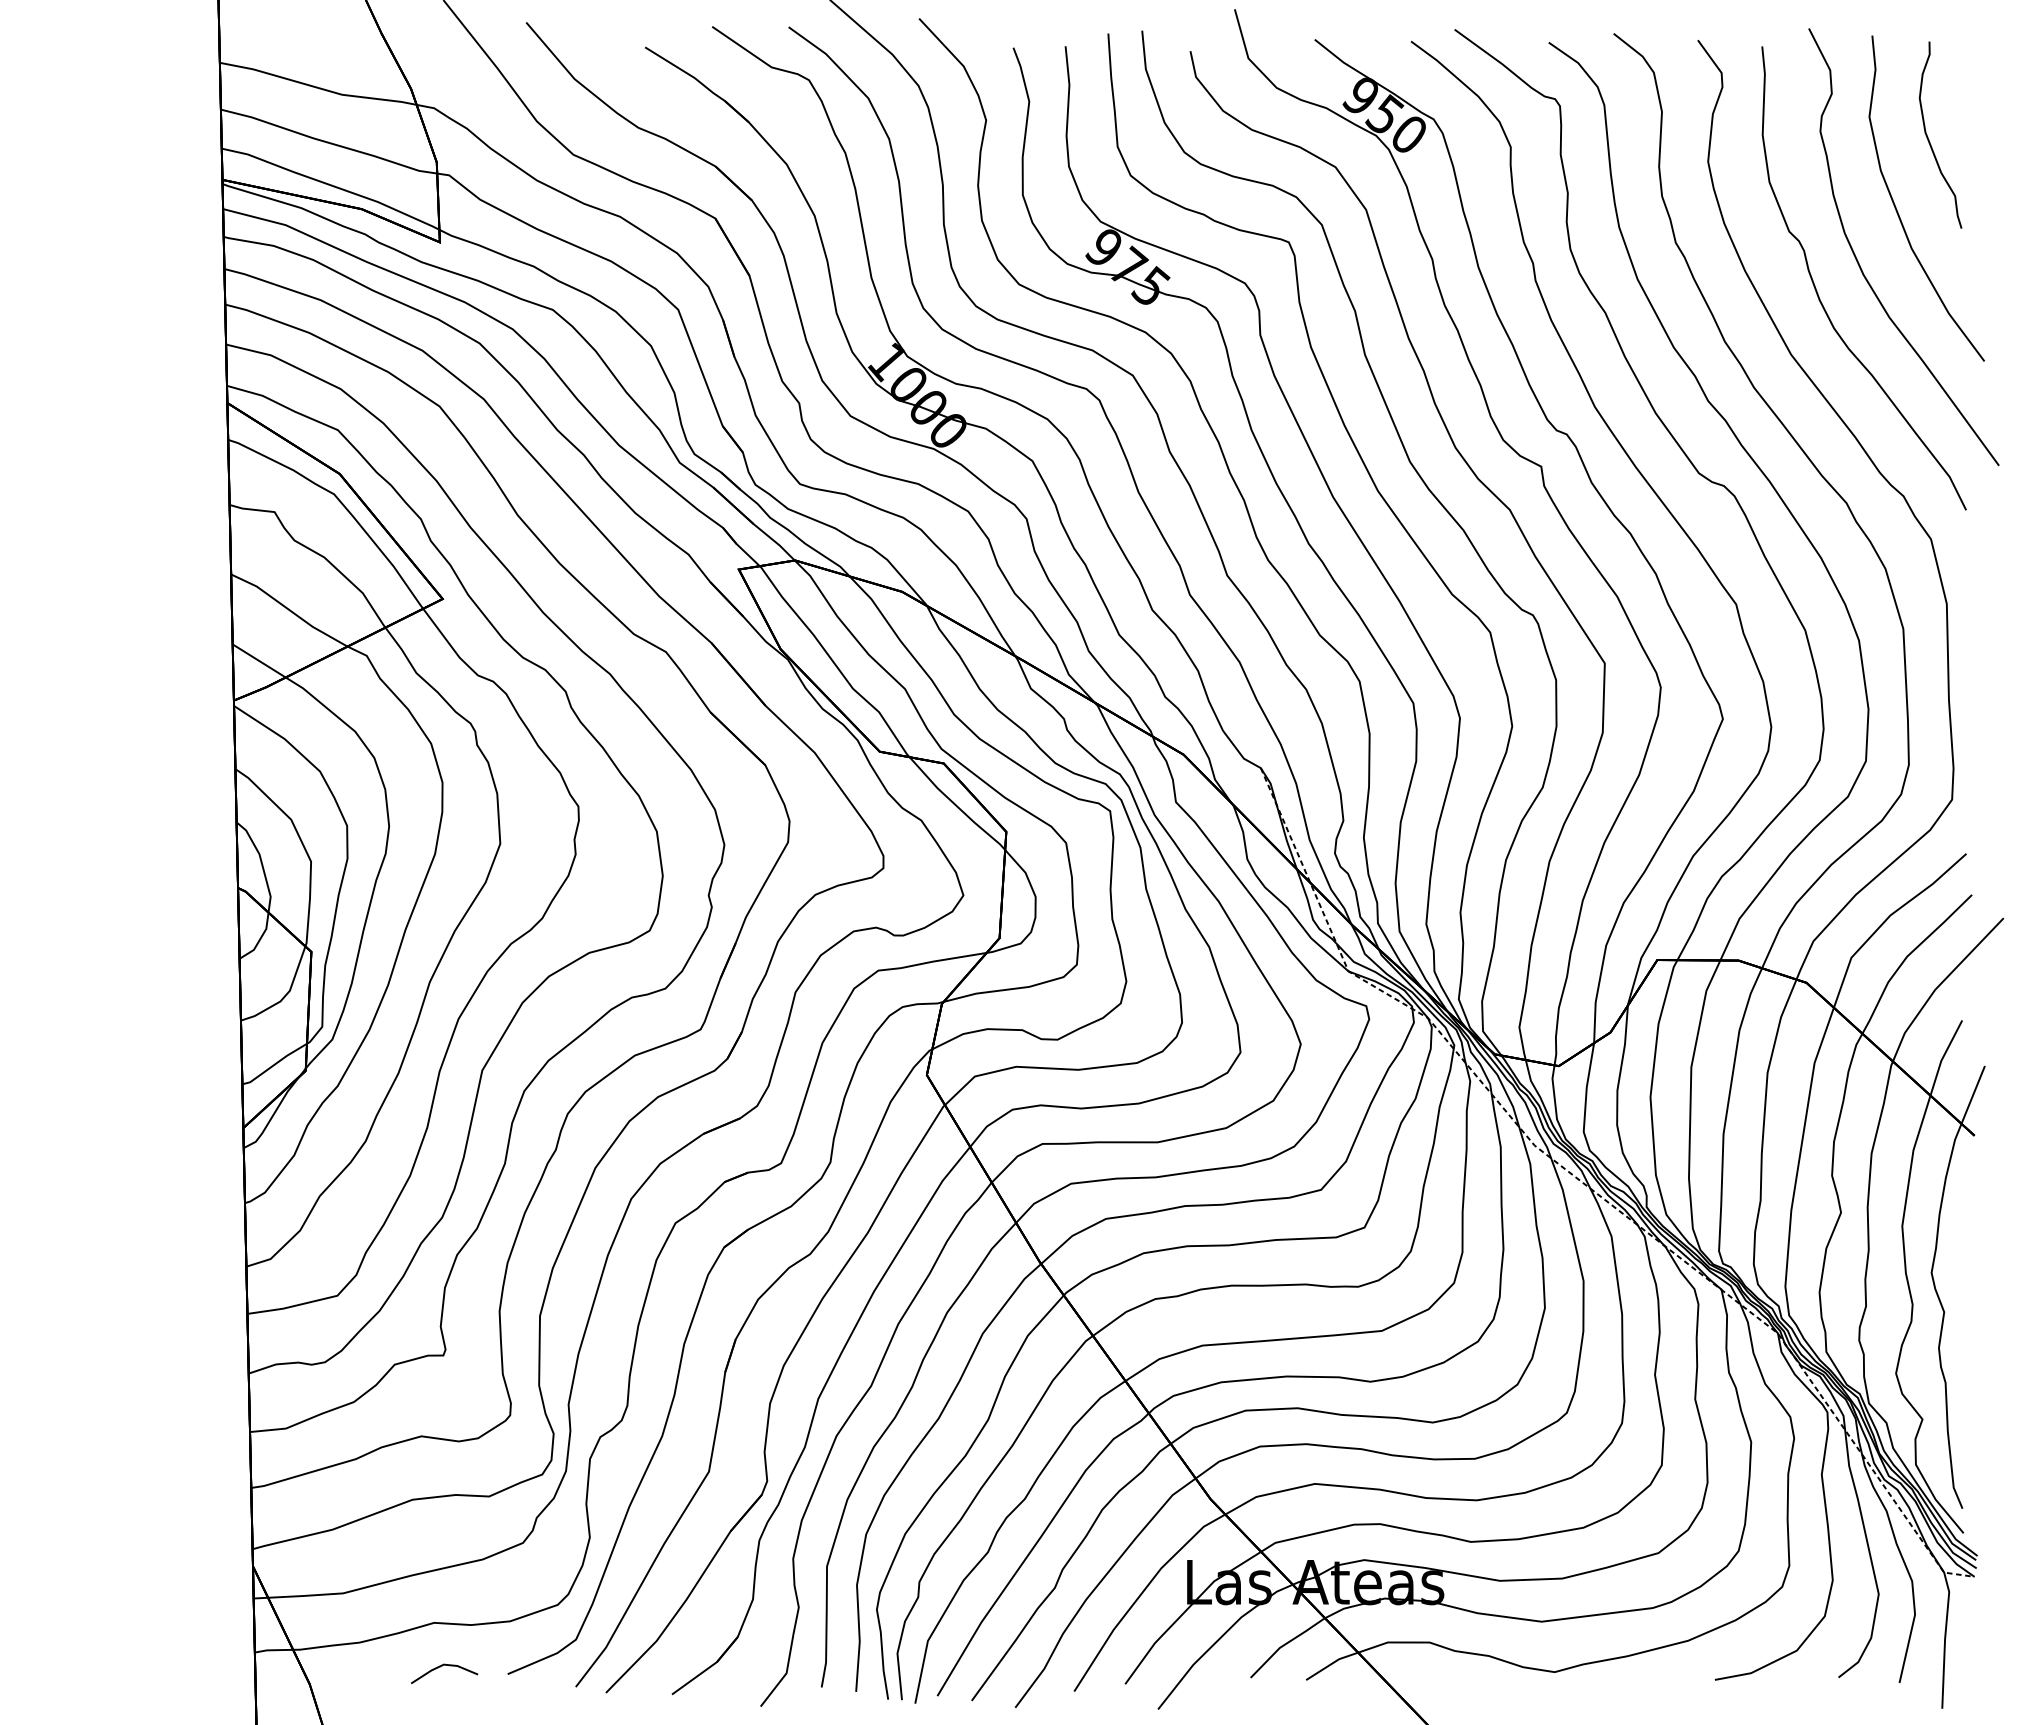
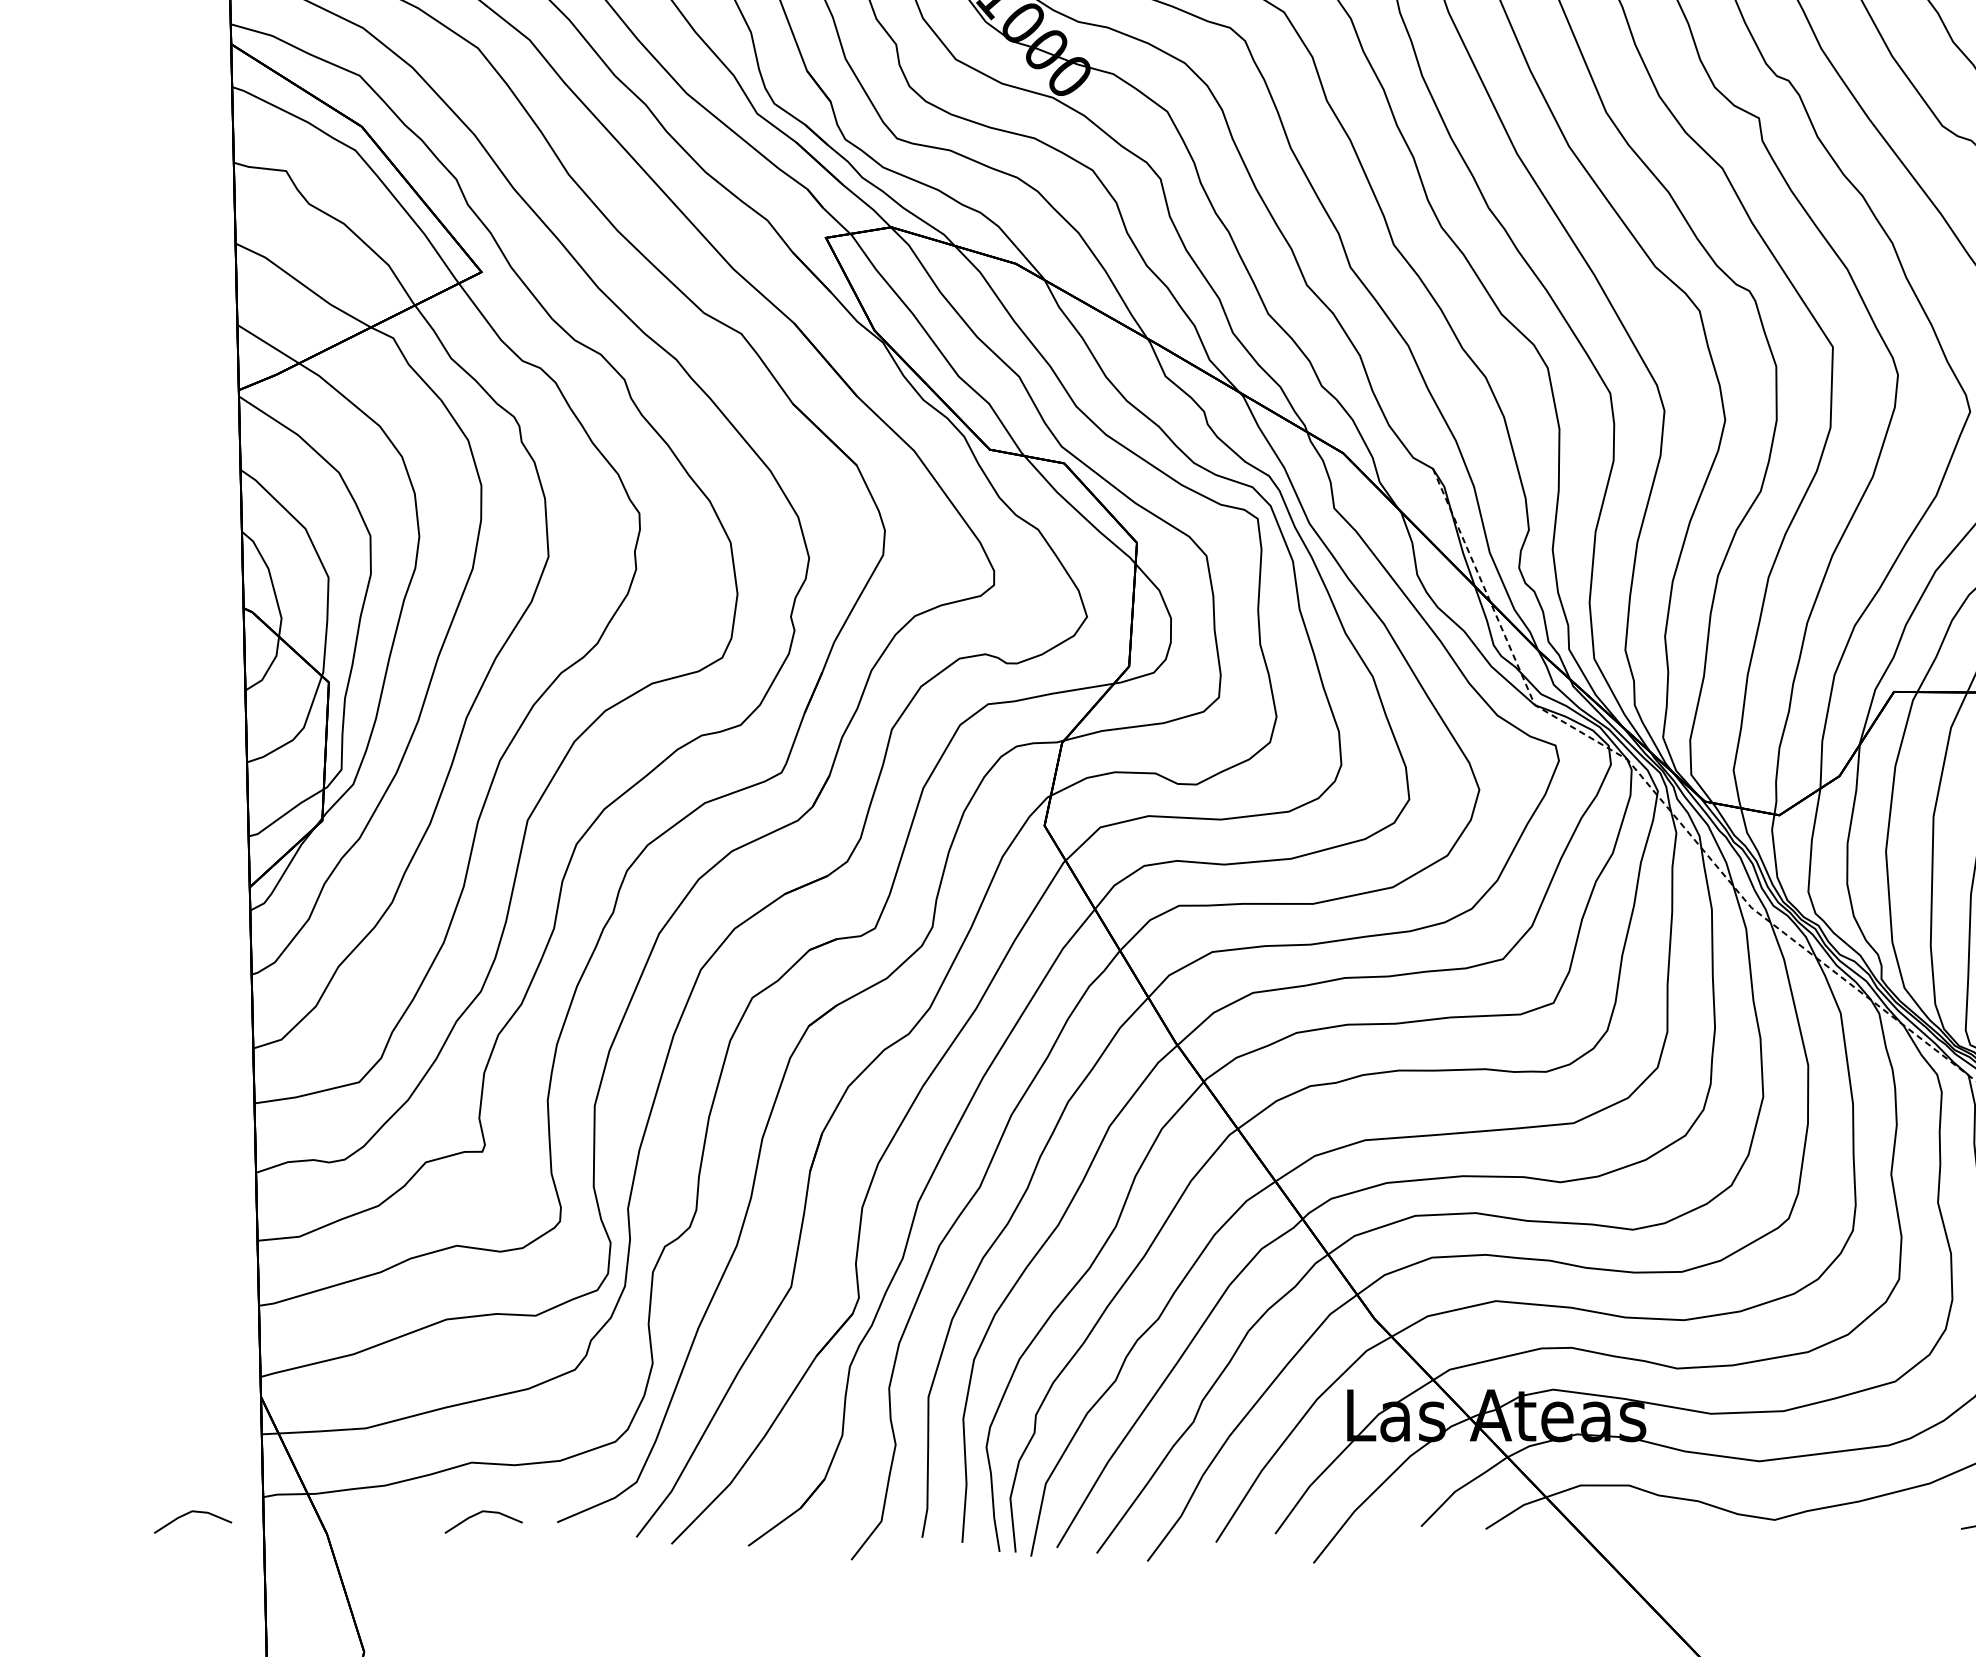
line: (190, 1667) -> (188, 1514), added

